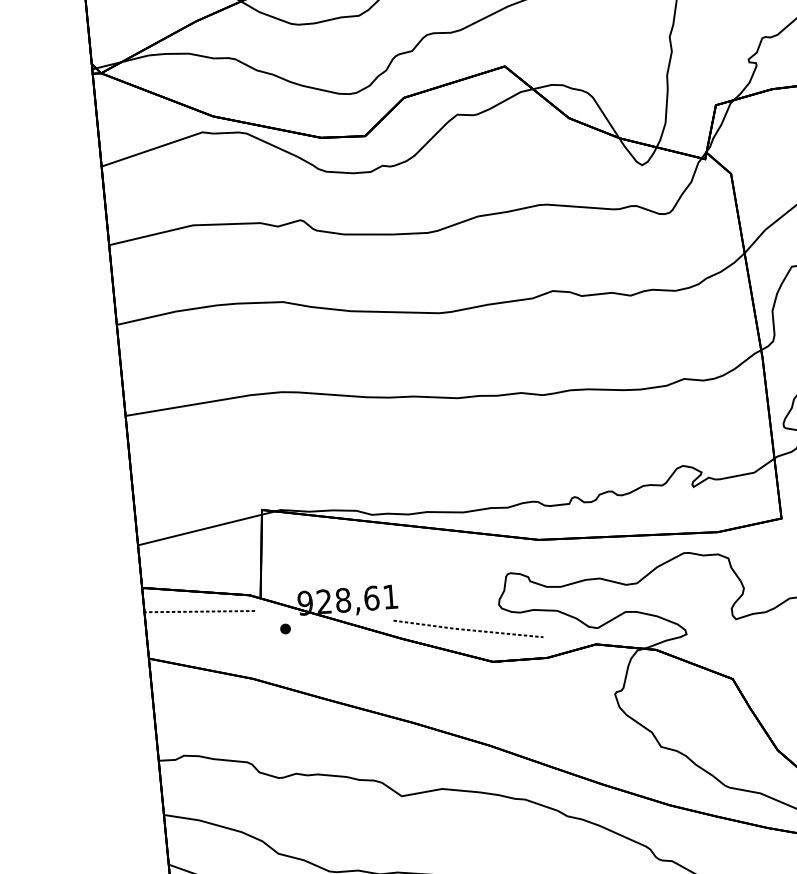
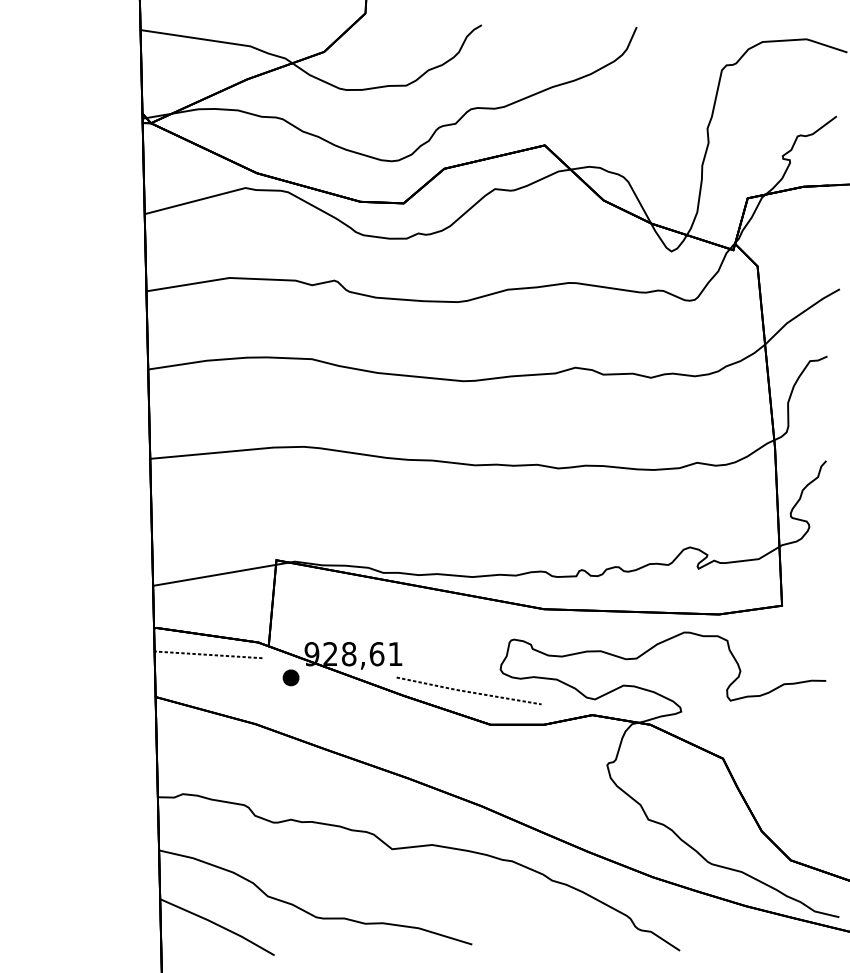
part: (285, 628) -> (290, 677), size x1.6

